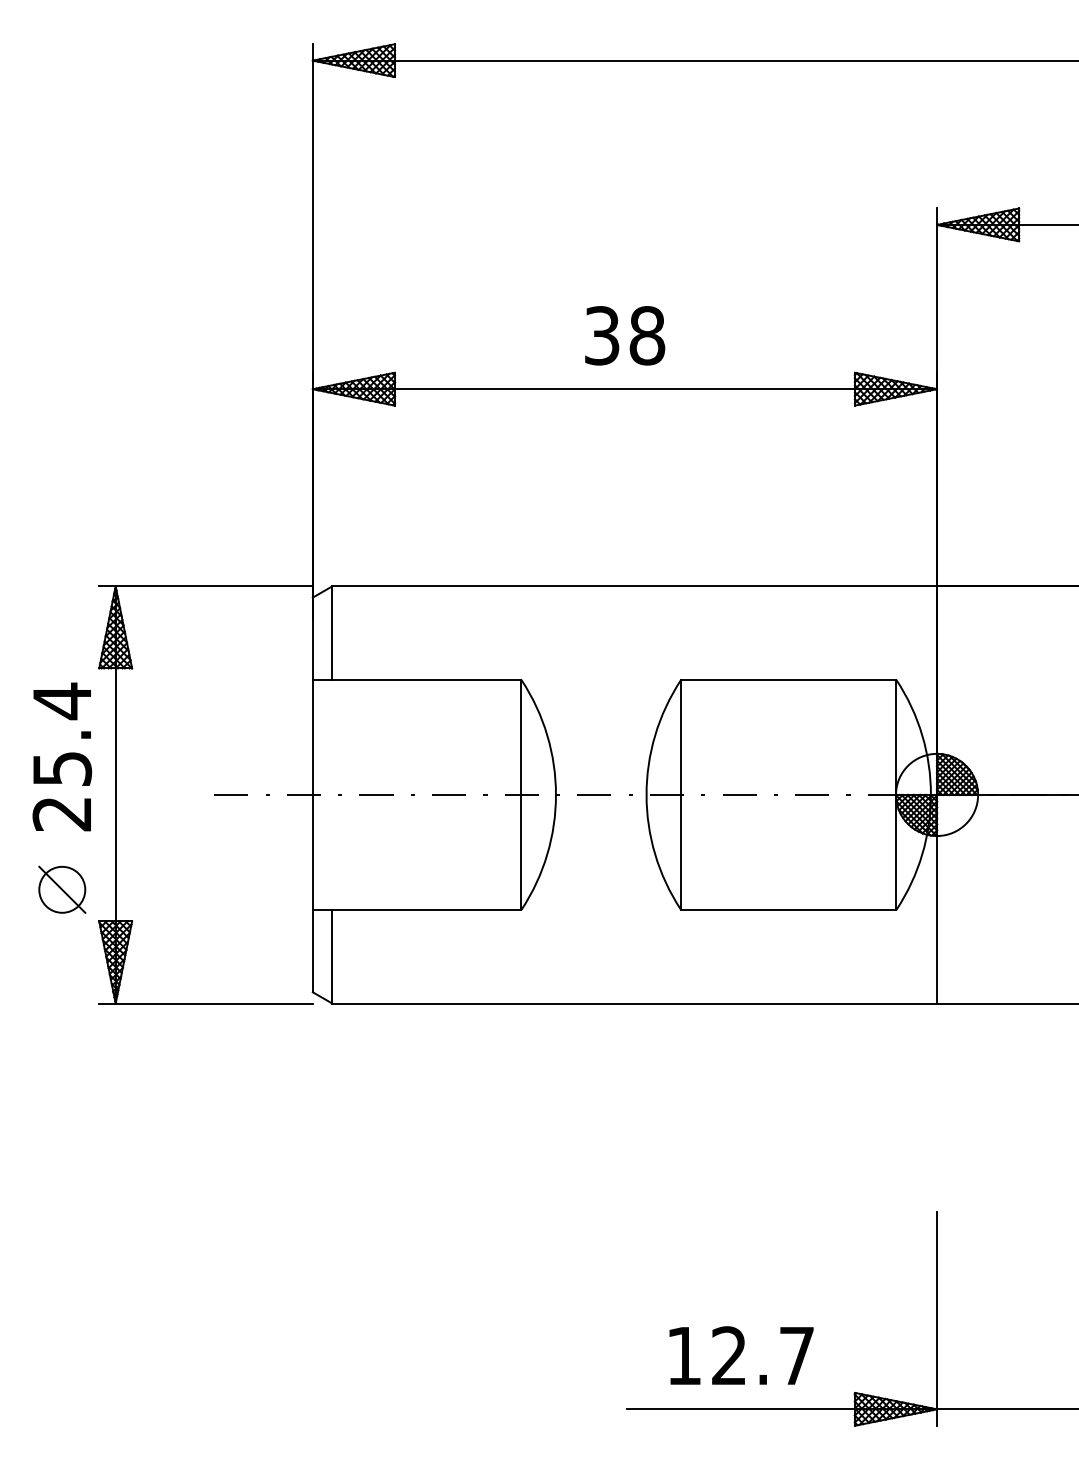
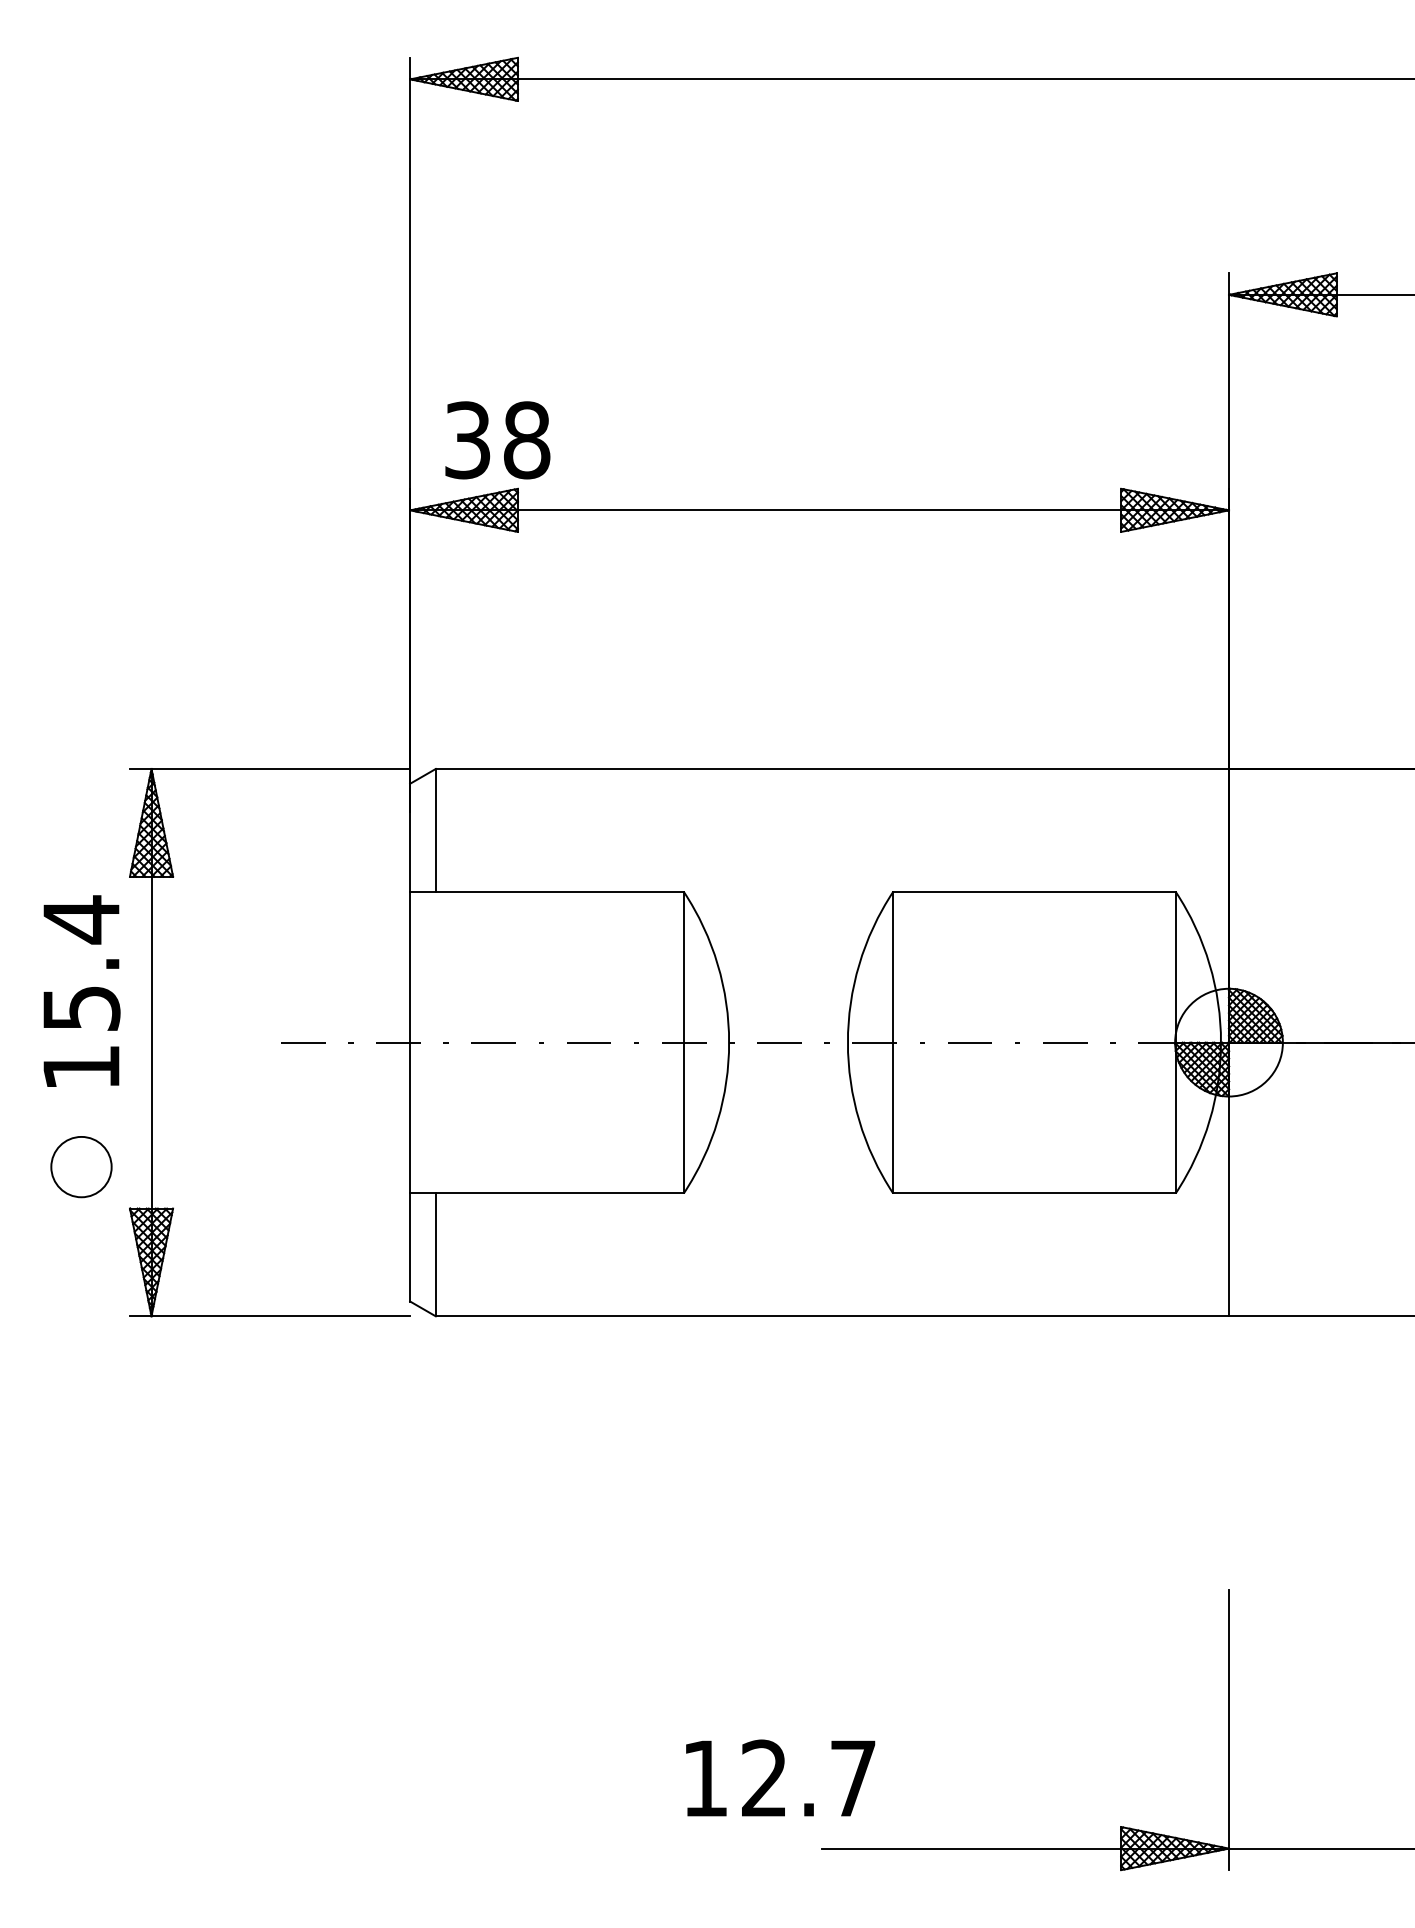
text: (624, 335) -> (497, 440), moved
text: (61, 814) -> (80, 1068), 25.4 -> 15.4
line: (62, 889) -> (81, 1166), removed
text: (741, 1355) -> (780, 1777), moved

